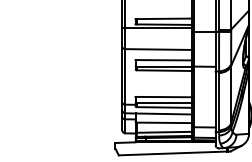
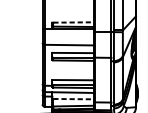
line: (164, 18) -> (73, 22), solid -> dashed
line: (164, 122) -> (73, 98), solid -> dashed

